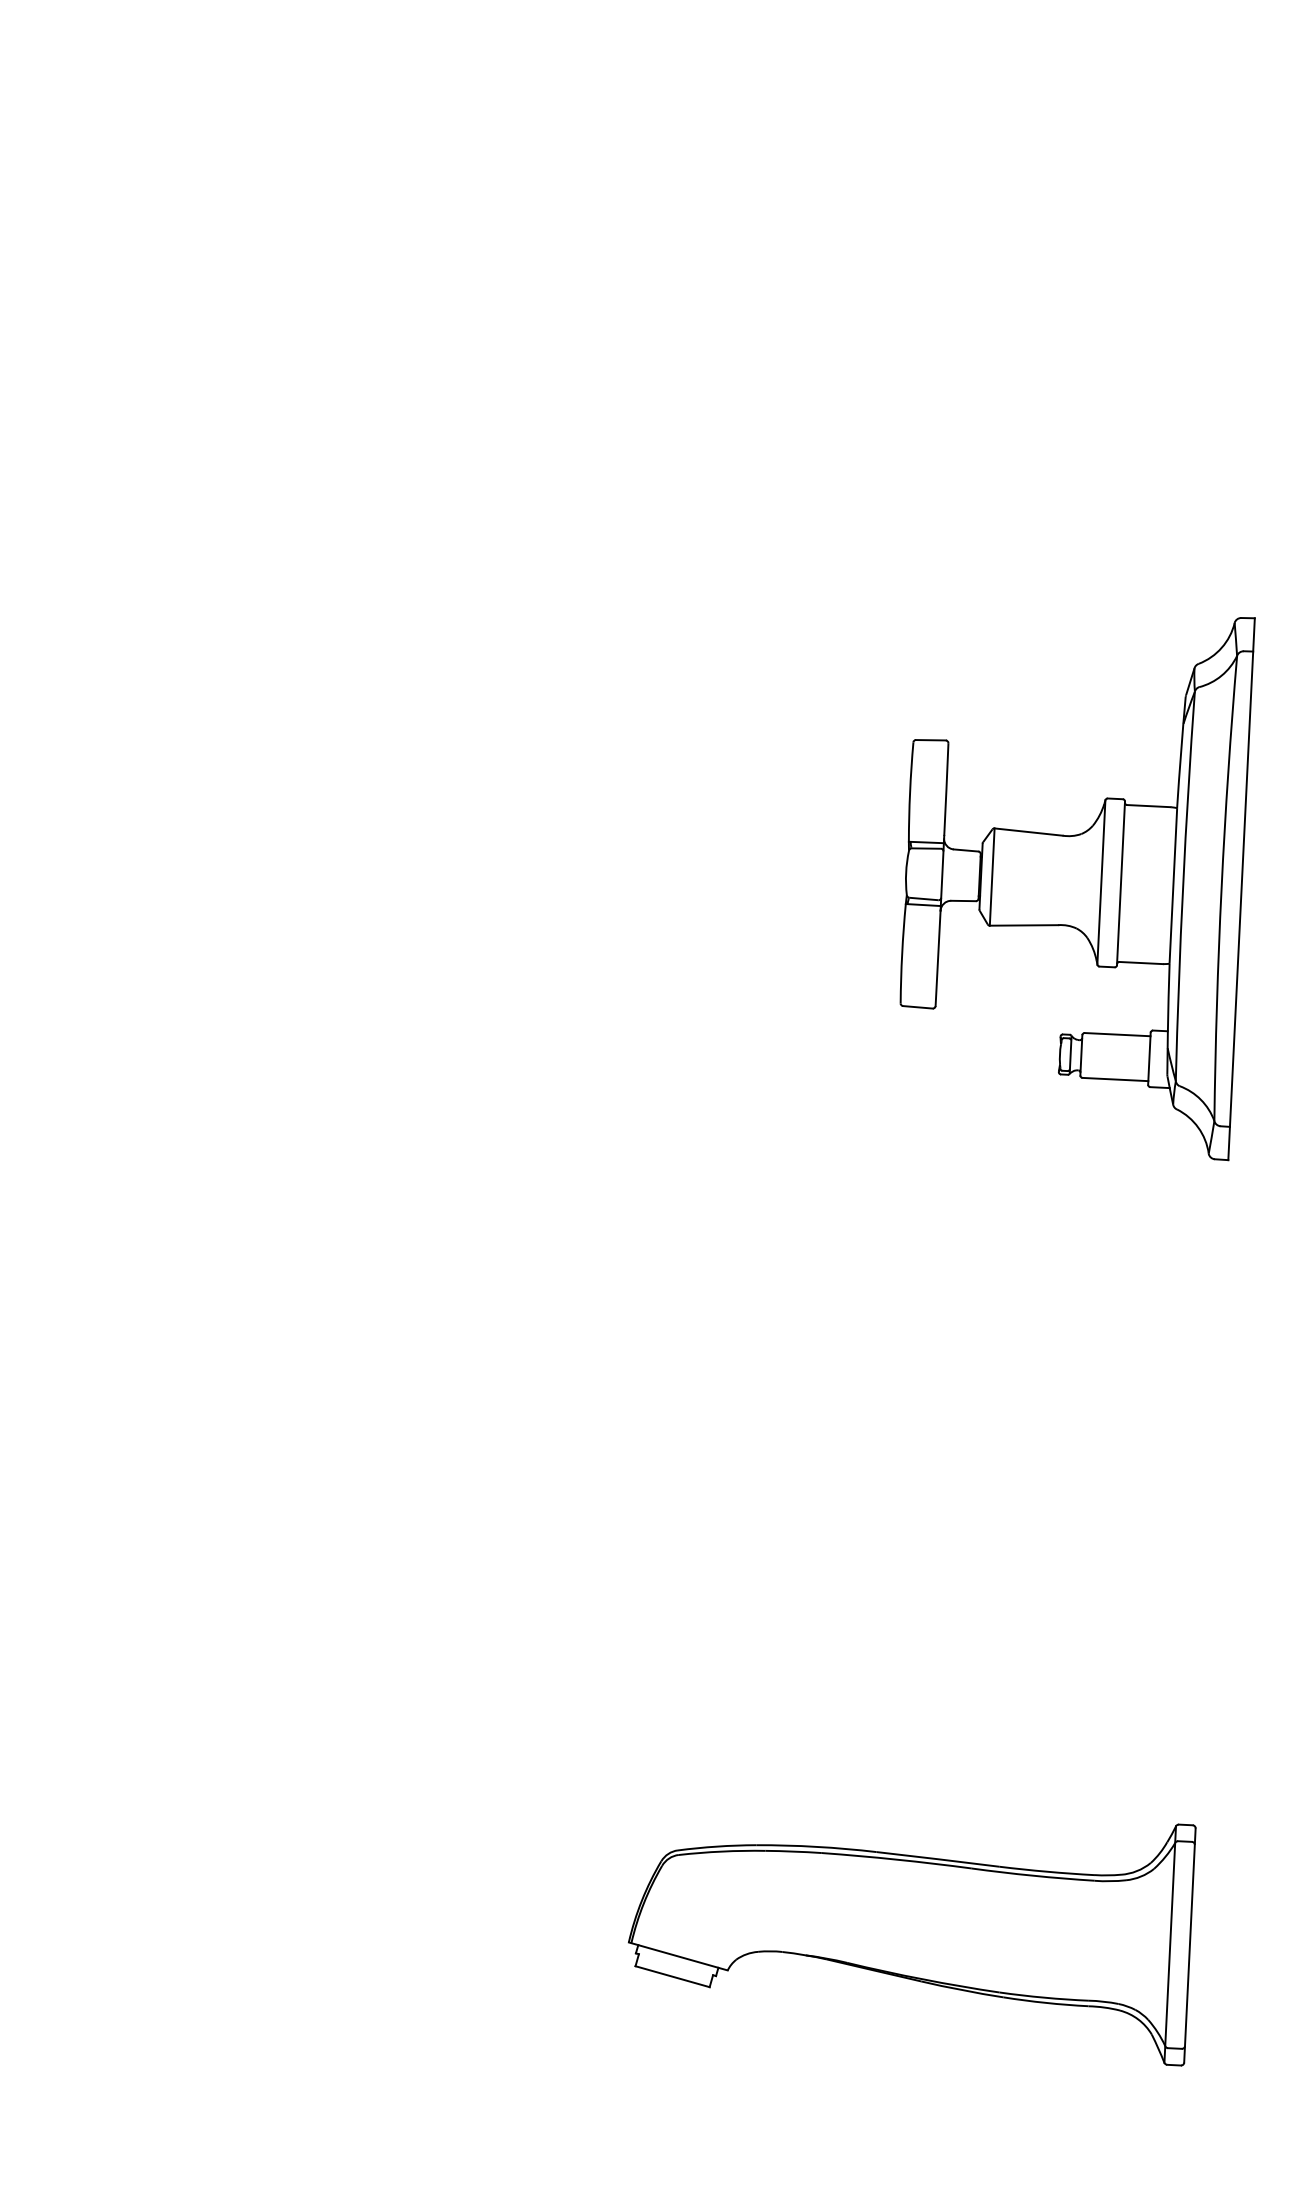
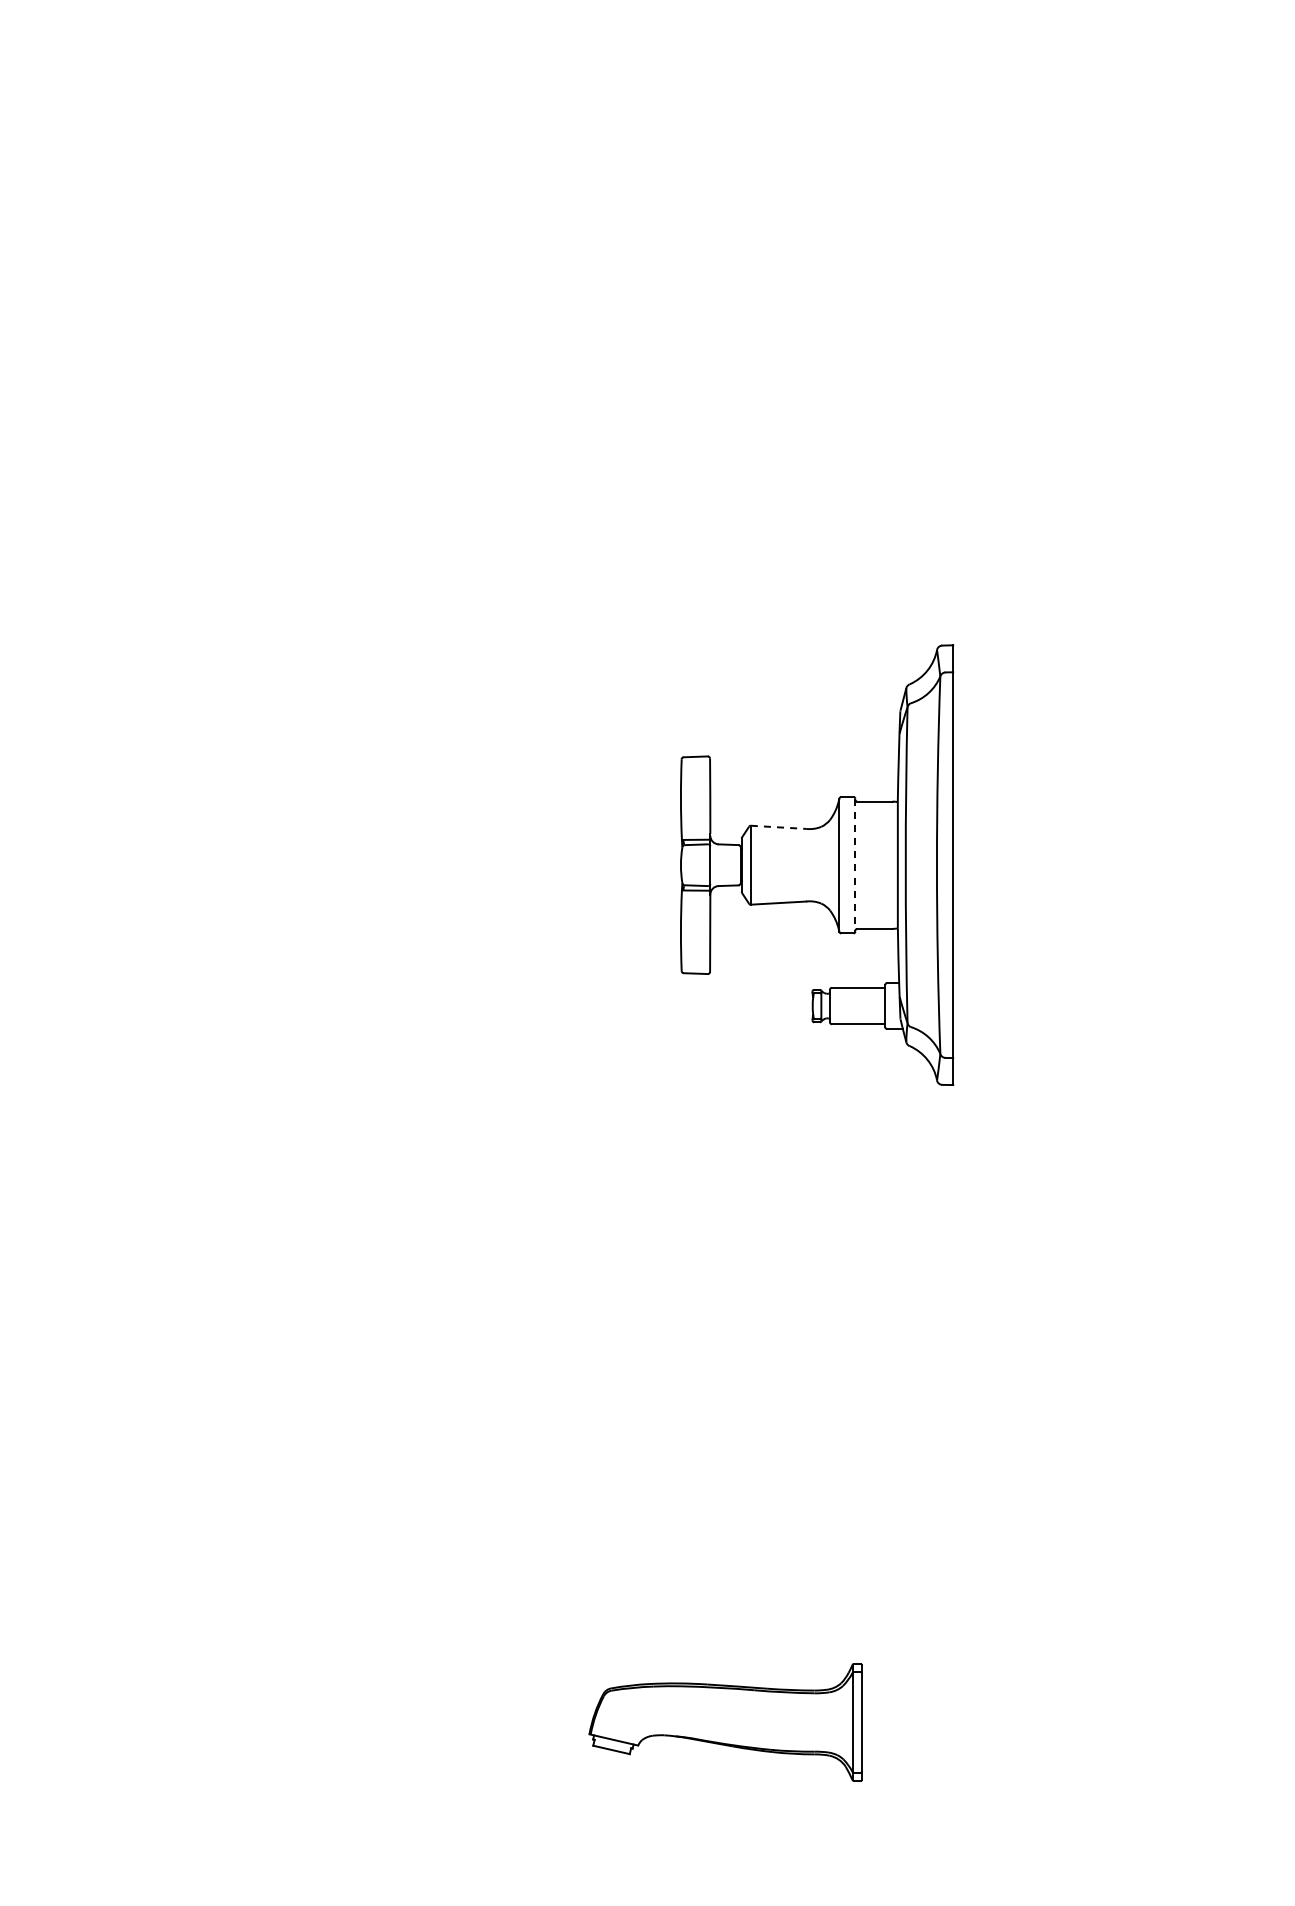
line: (1028, 832) -> (778, 827), solid -> dashed
line: (1121, 883) -> (855, 865), solid -> dashed
part: (909, 1931) -> (725, 1722), size x0.6

